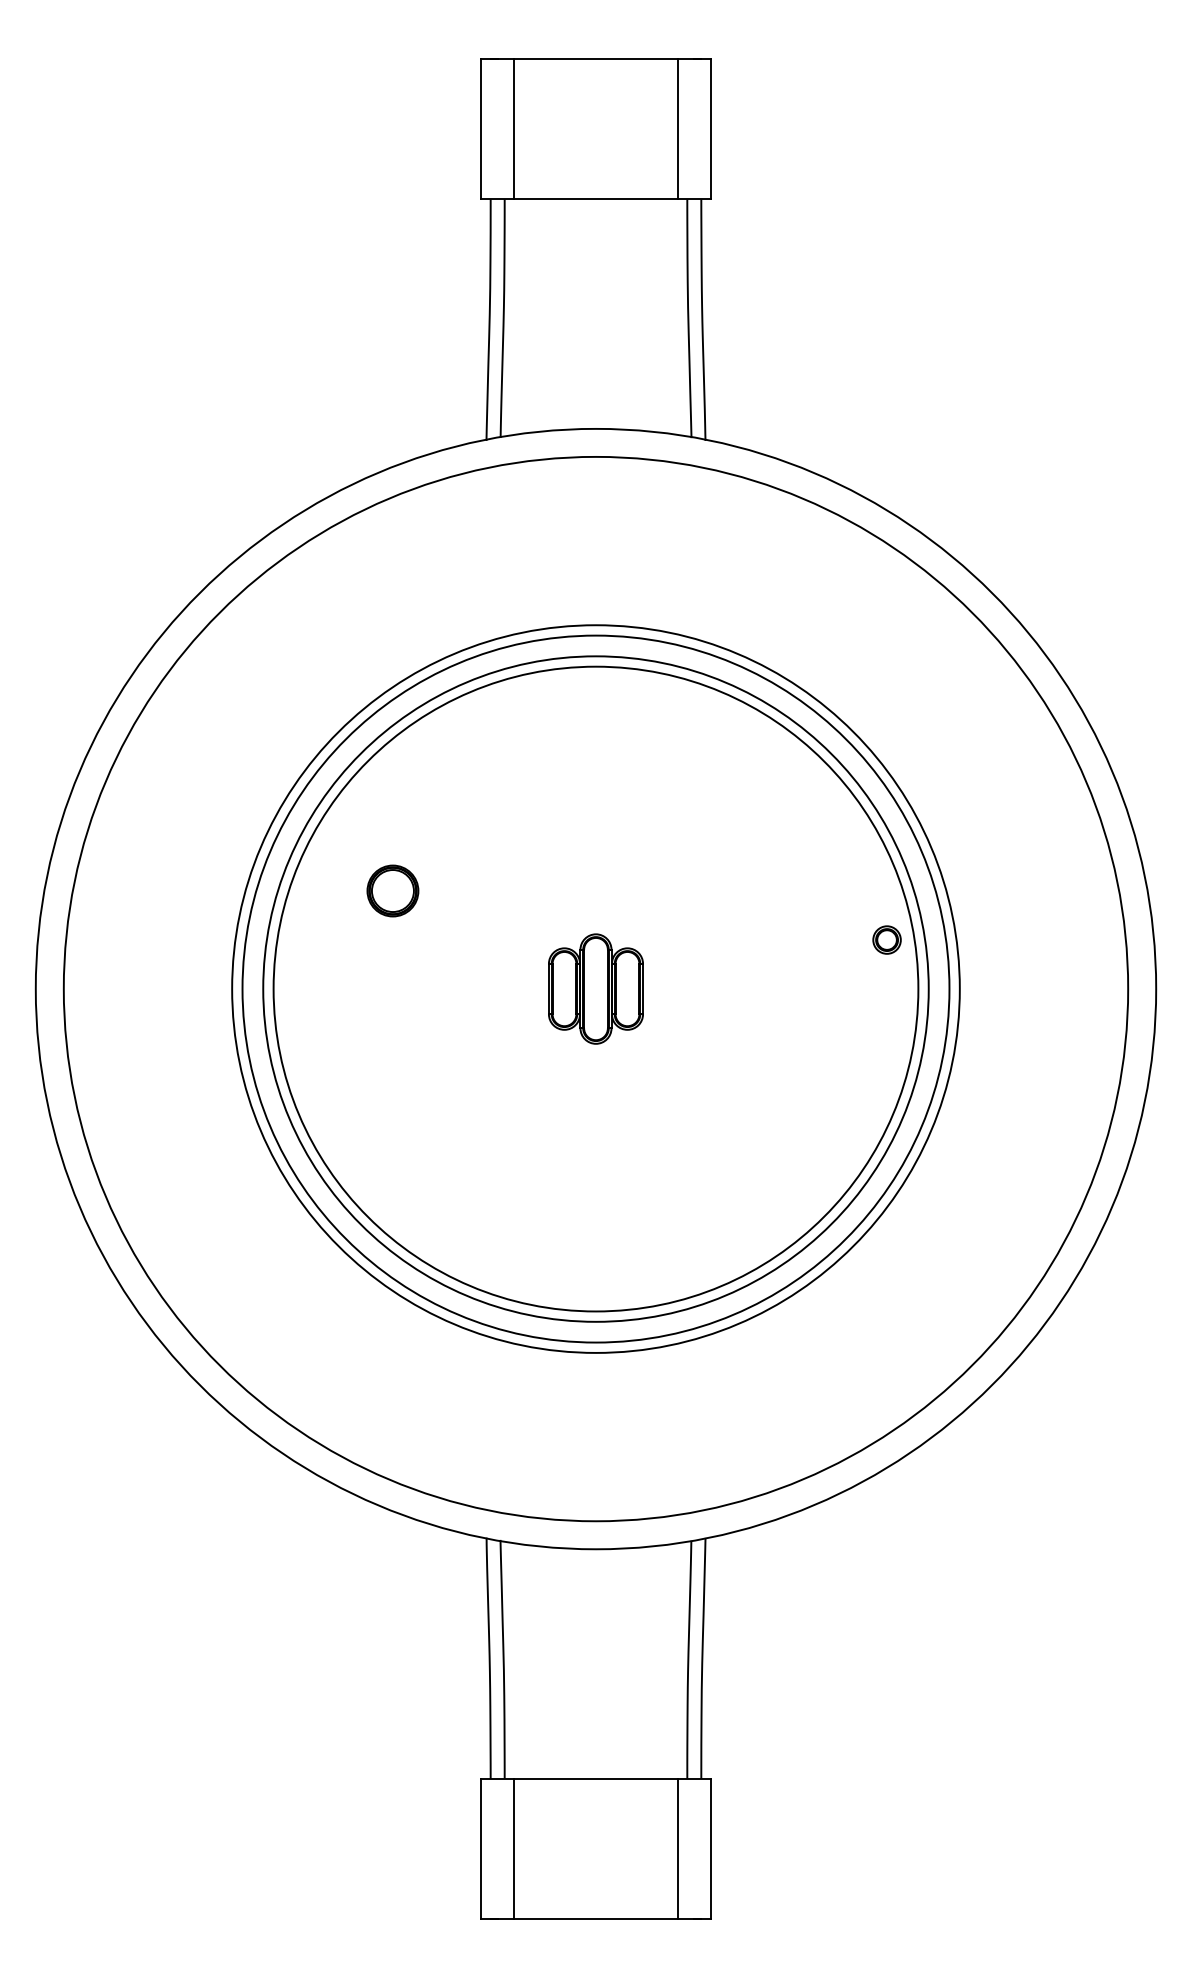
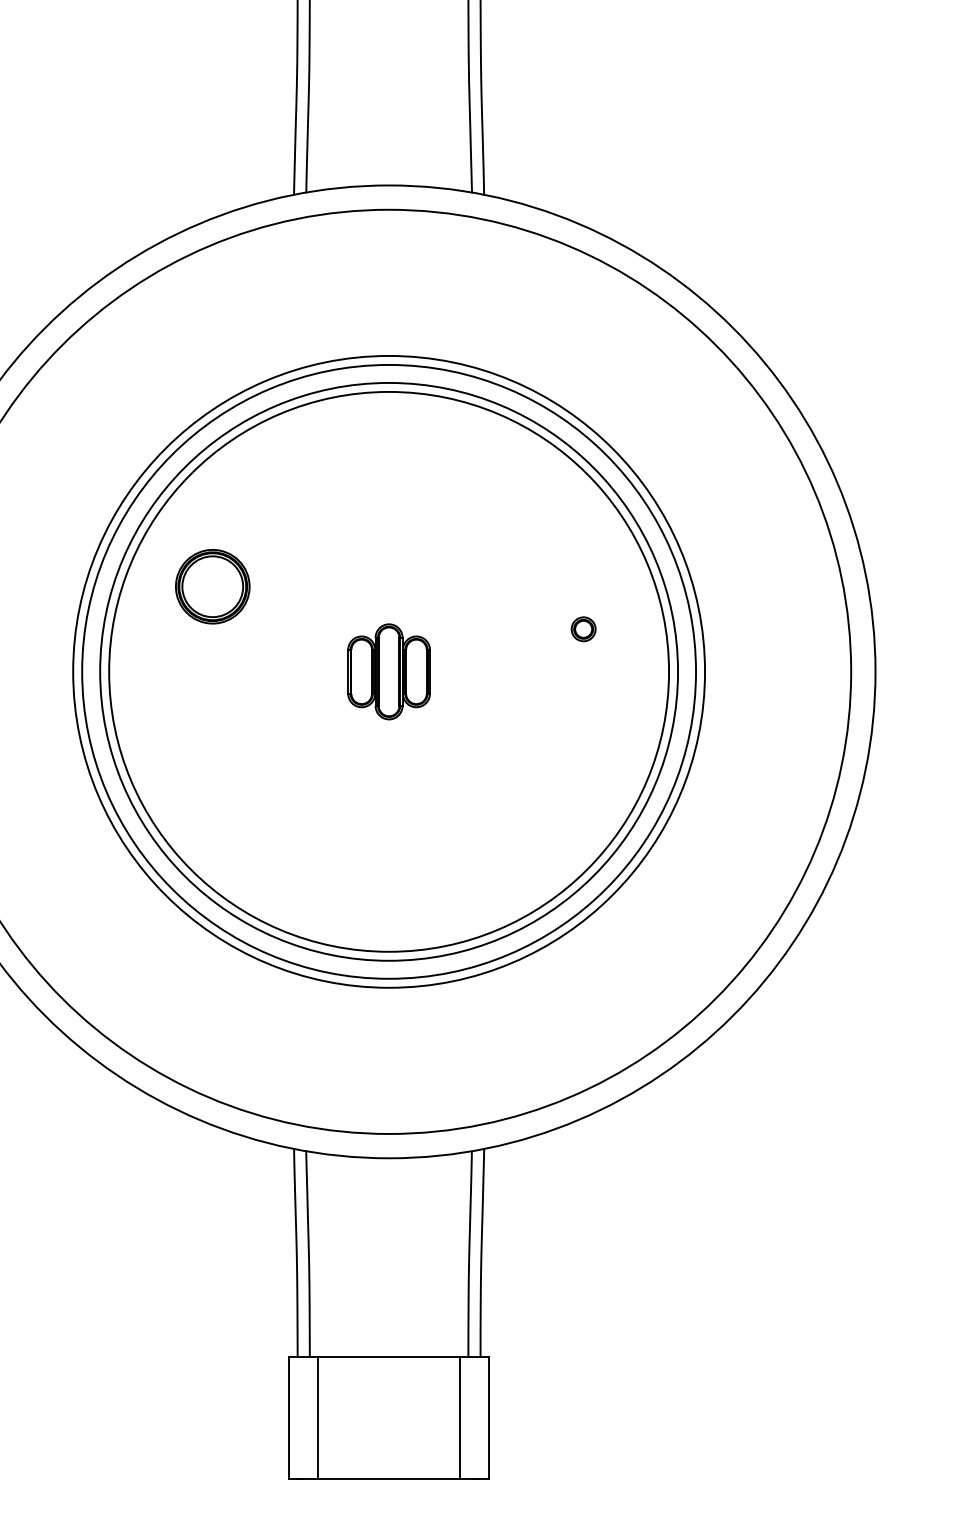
part: (392, 890) -> (212, 586), size x1.67
part: (886, 939) -> (583, 628), moved

